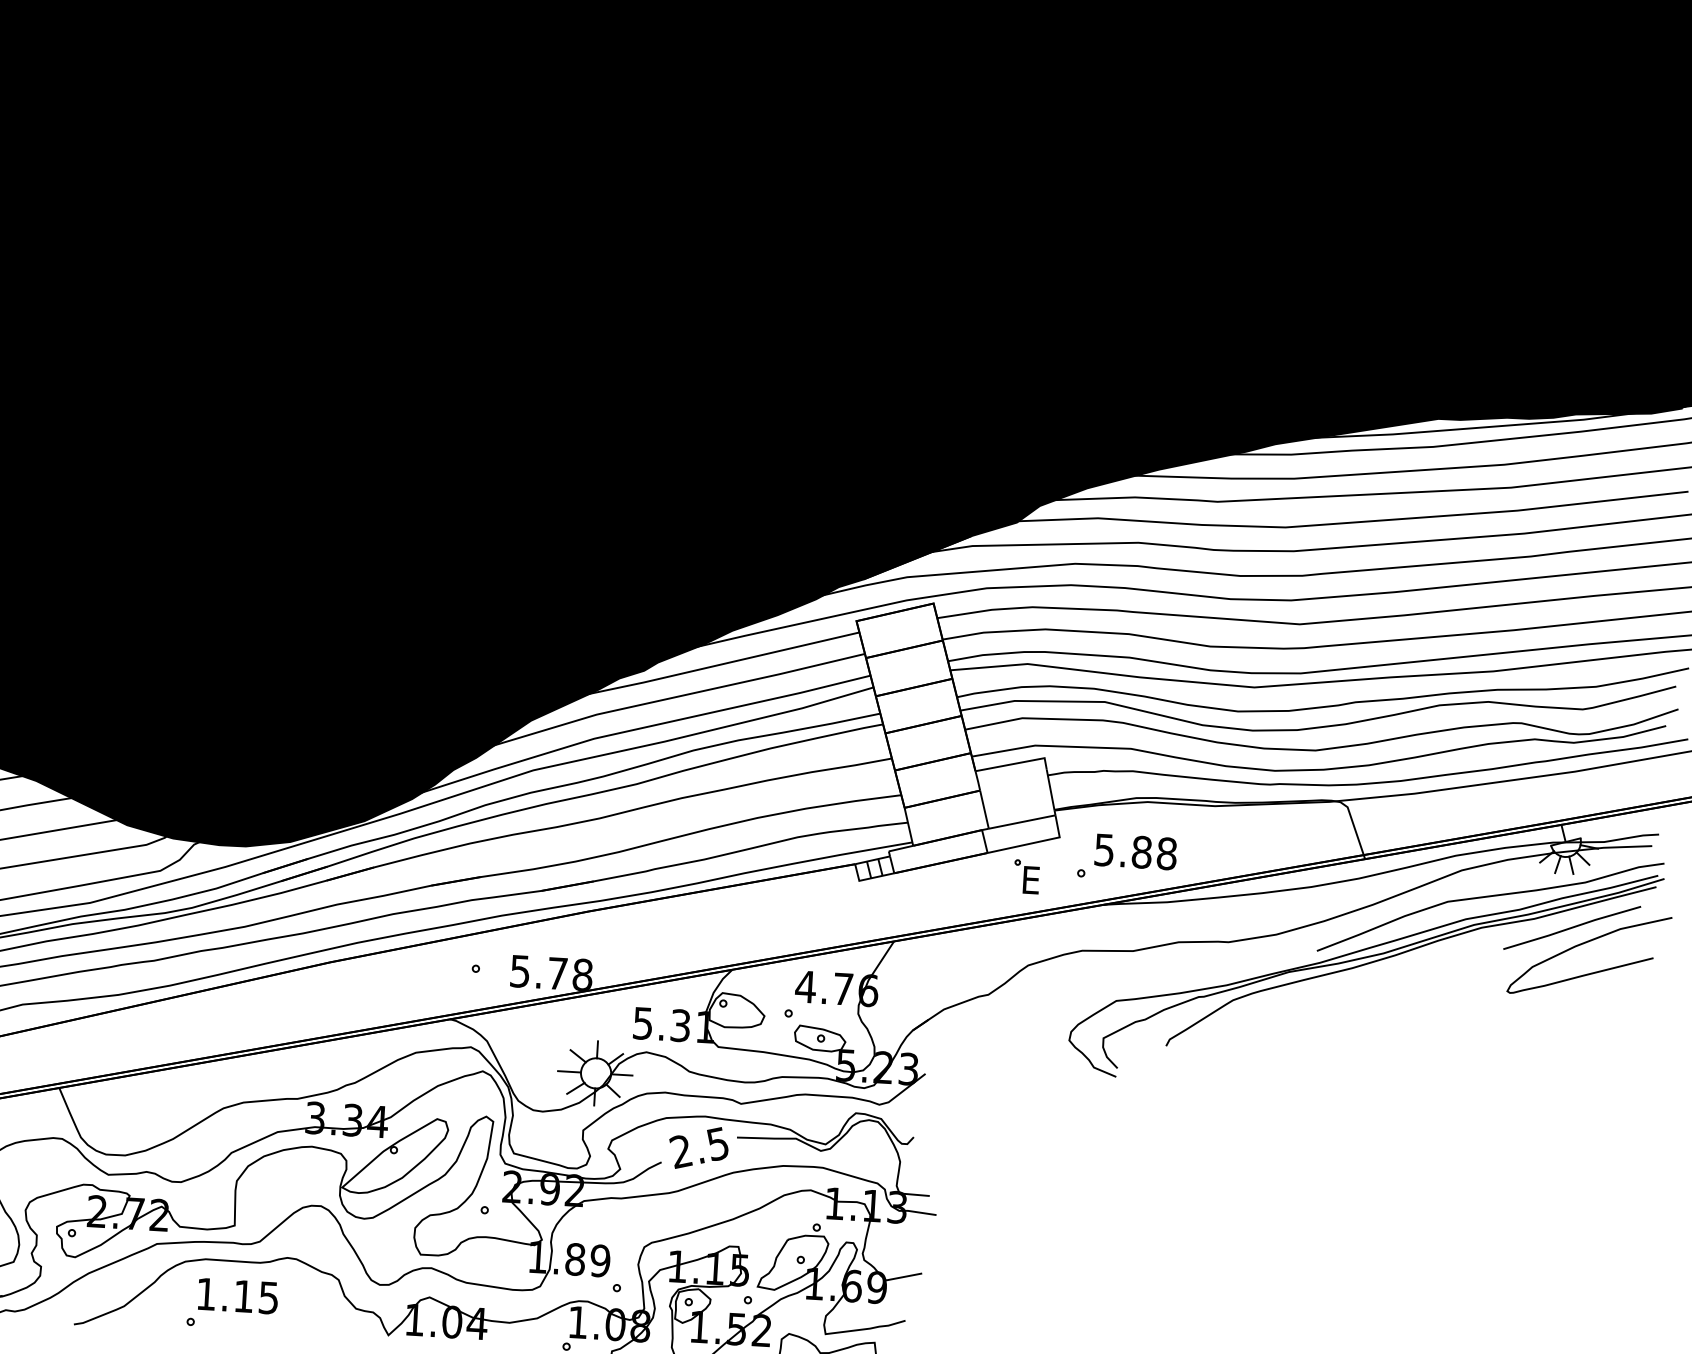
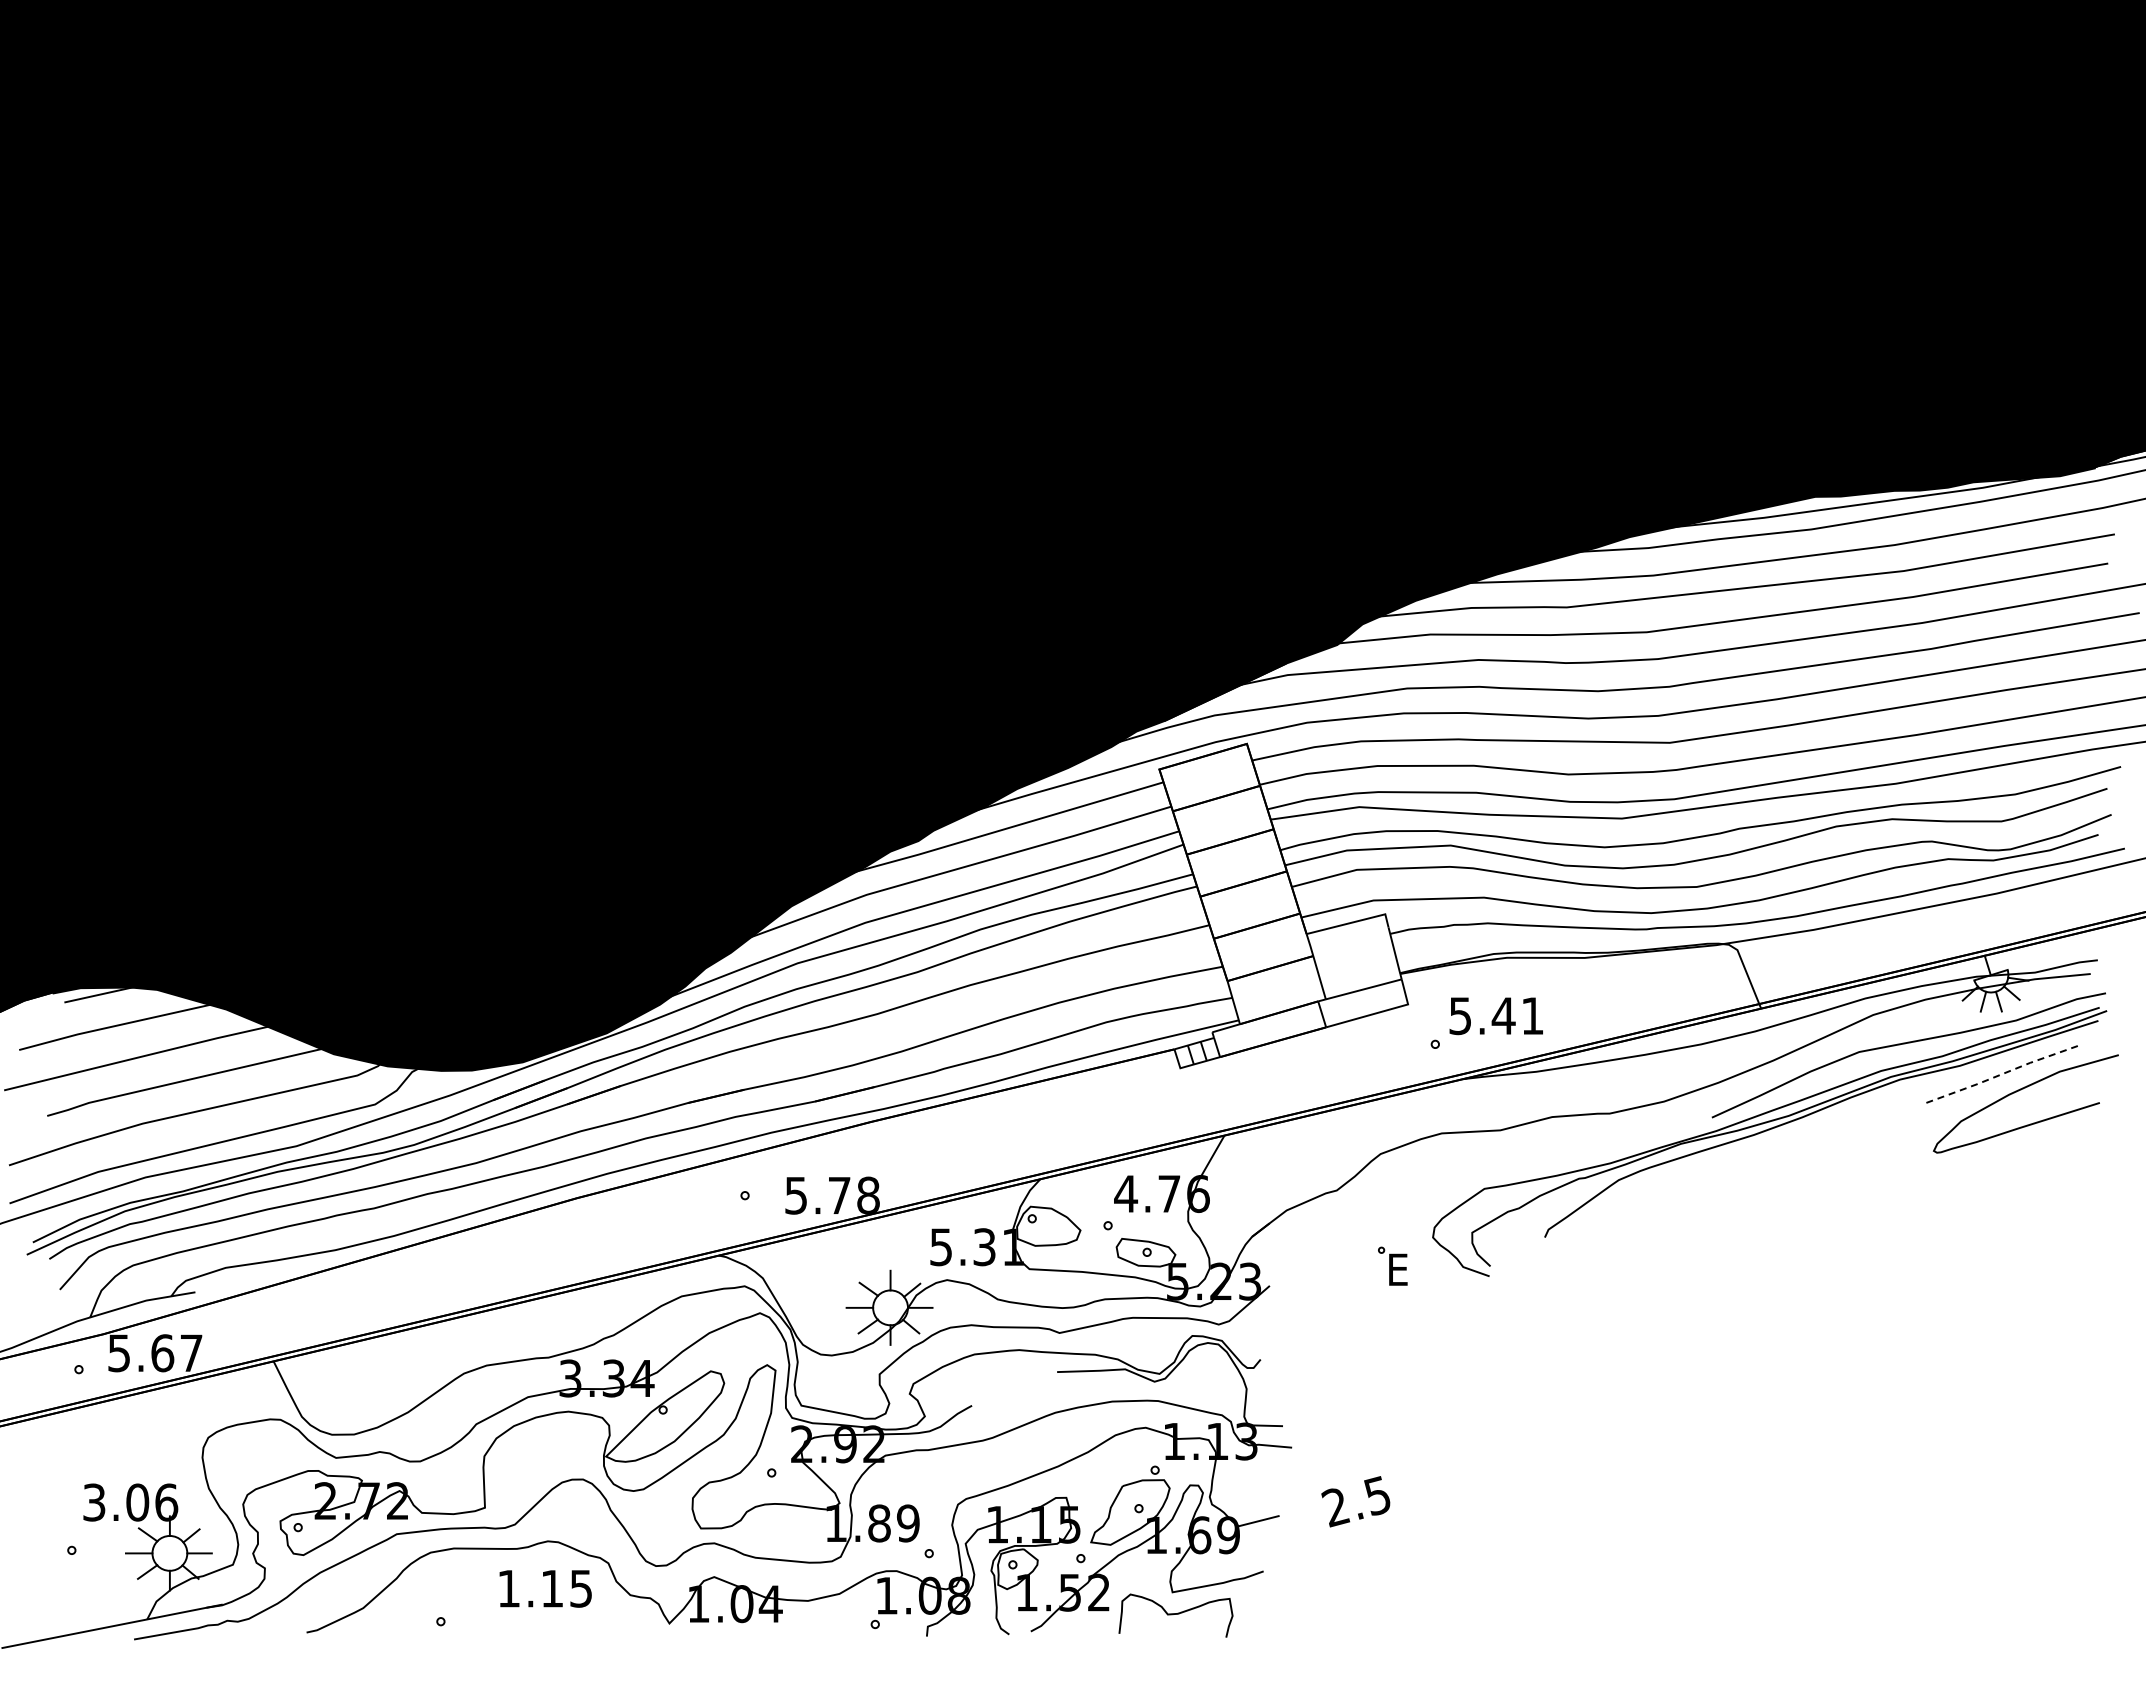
text: (1153, 853) -> (1517, 1016), 5.88 -> 5.41
part: (1026, 876) -> (1392, 1265), moved
line: (1572, 927) -> (2004, 1073), solid -> dashed
text: (698, 1147) -> (1355, 1501), moved
text: (237, 1295) -> (545, 1588), moved

